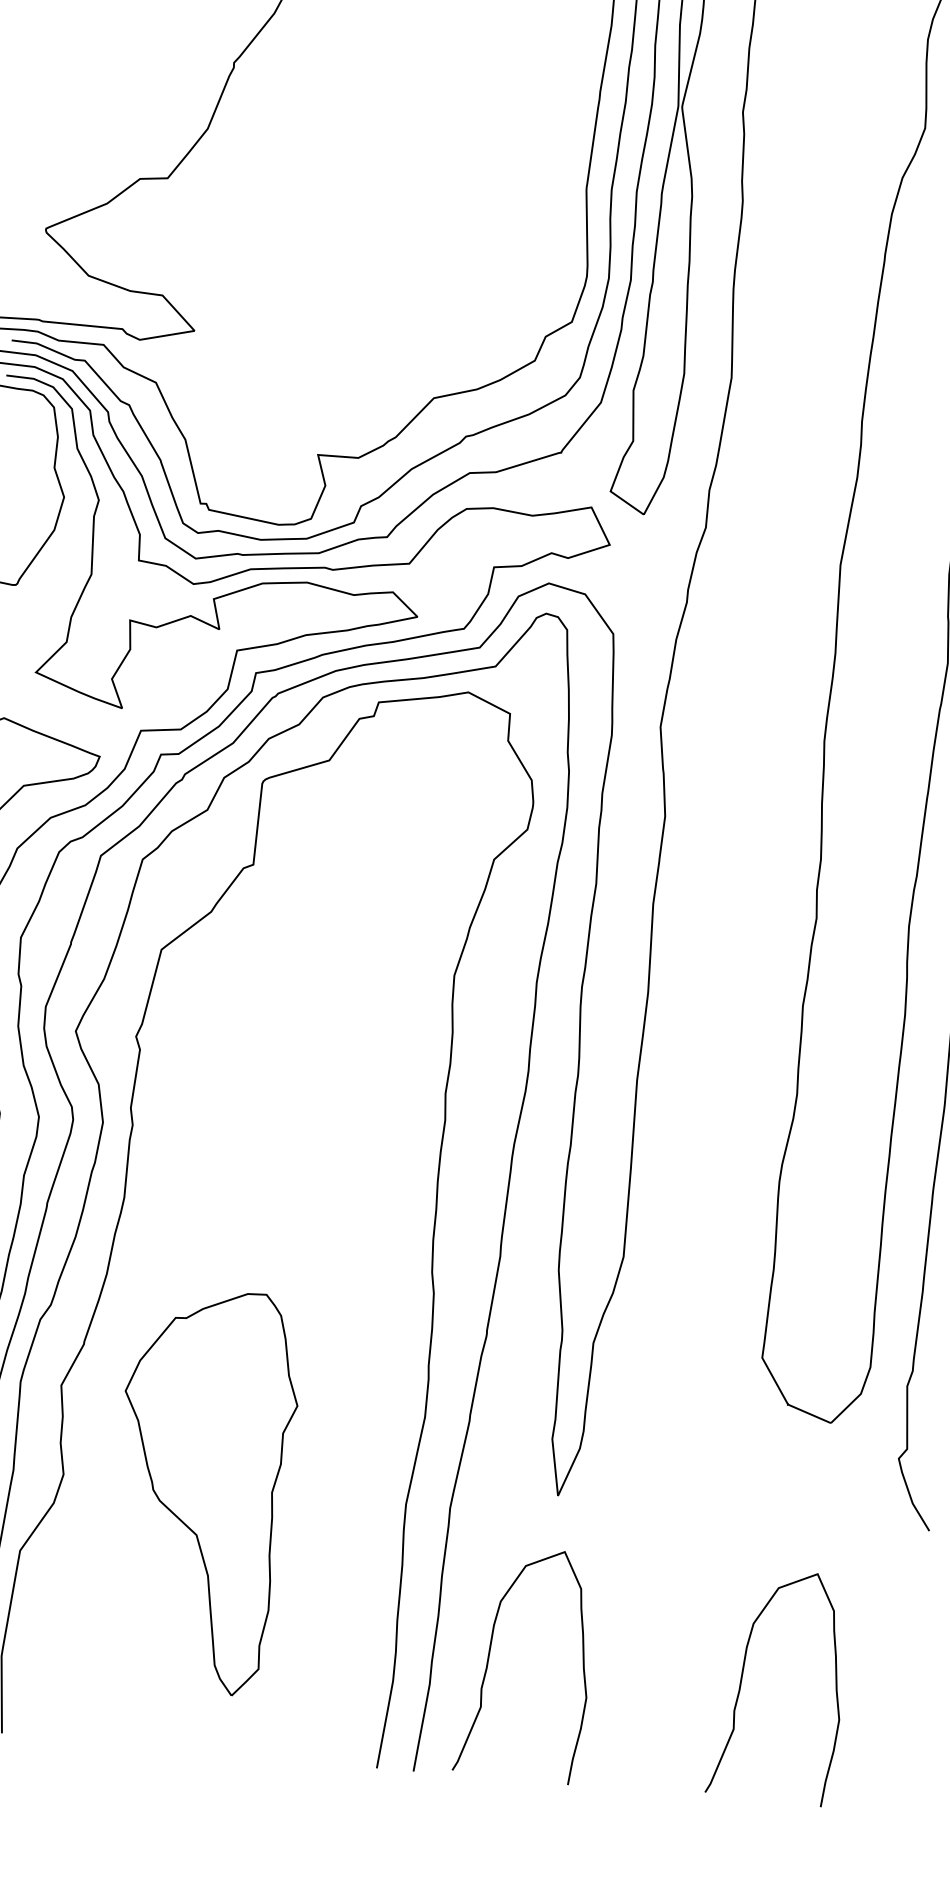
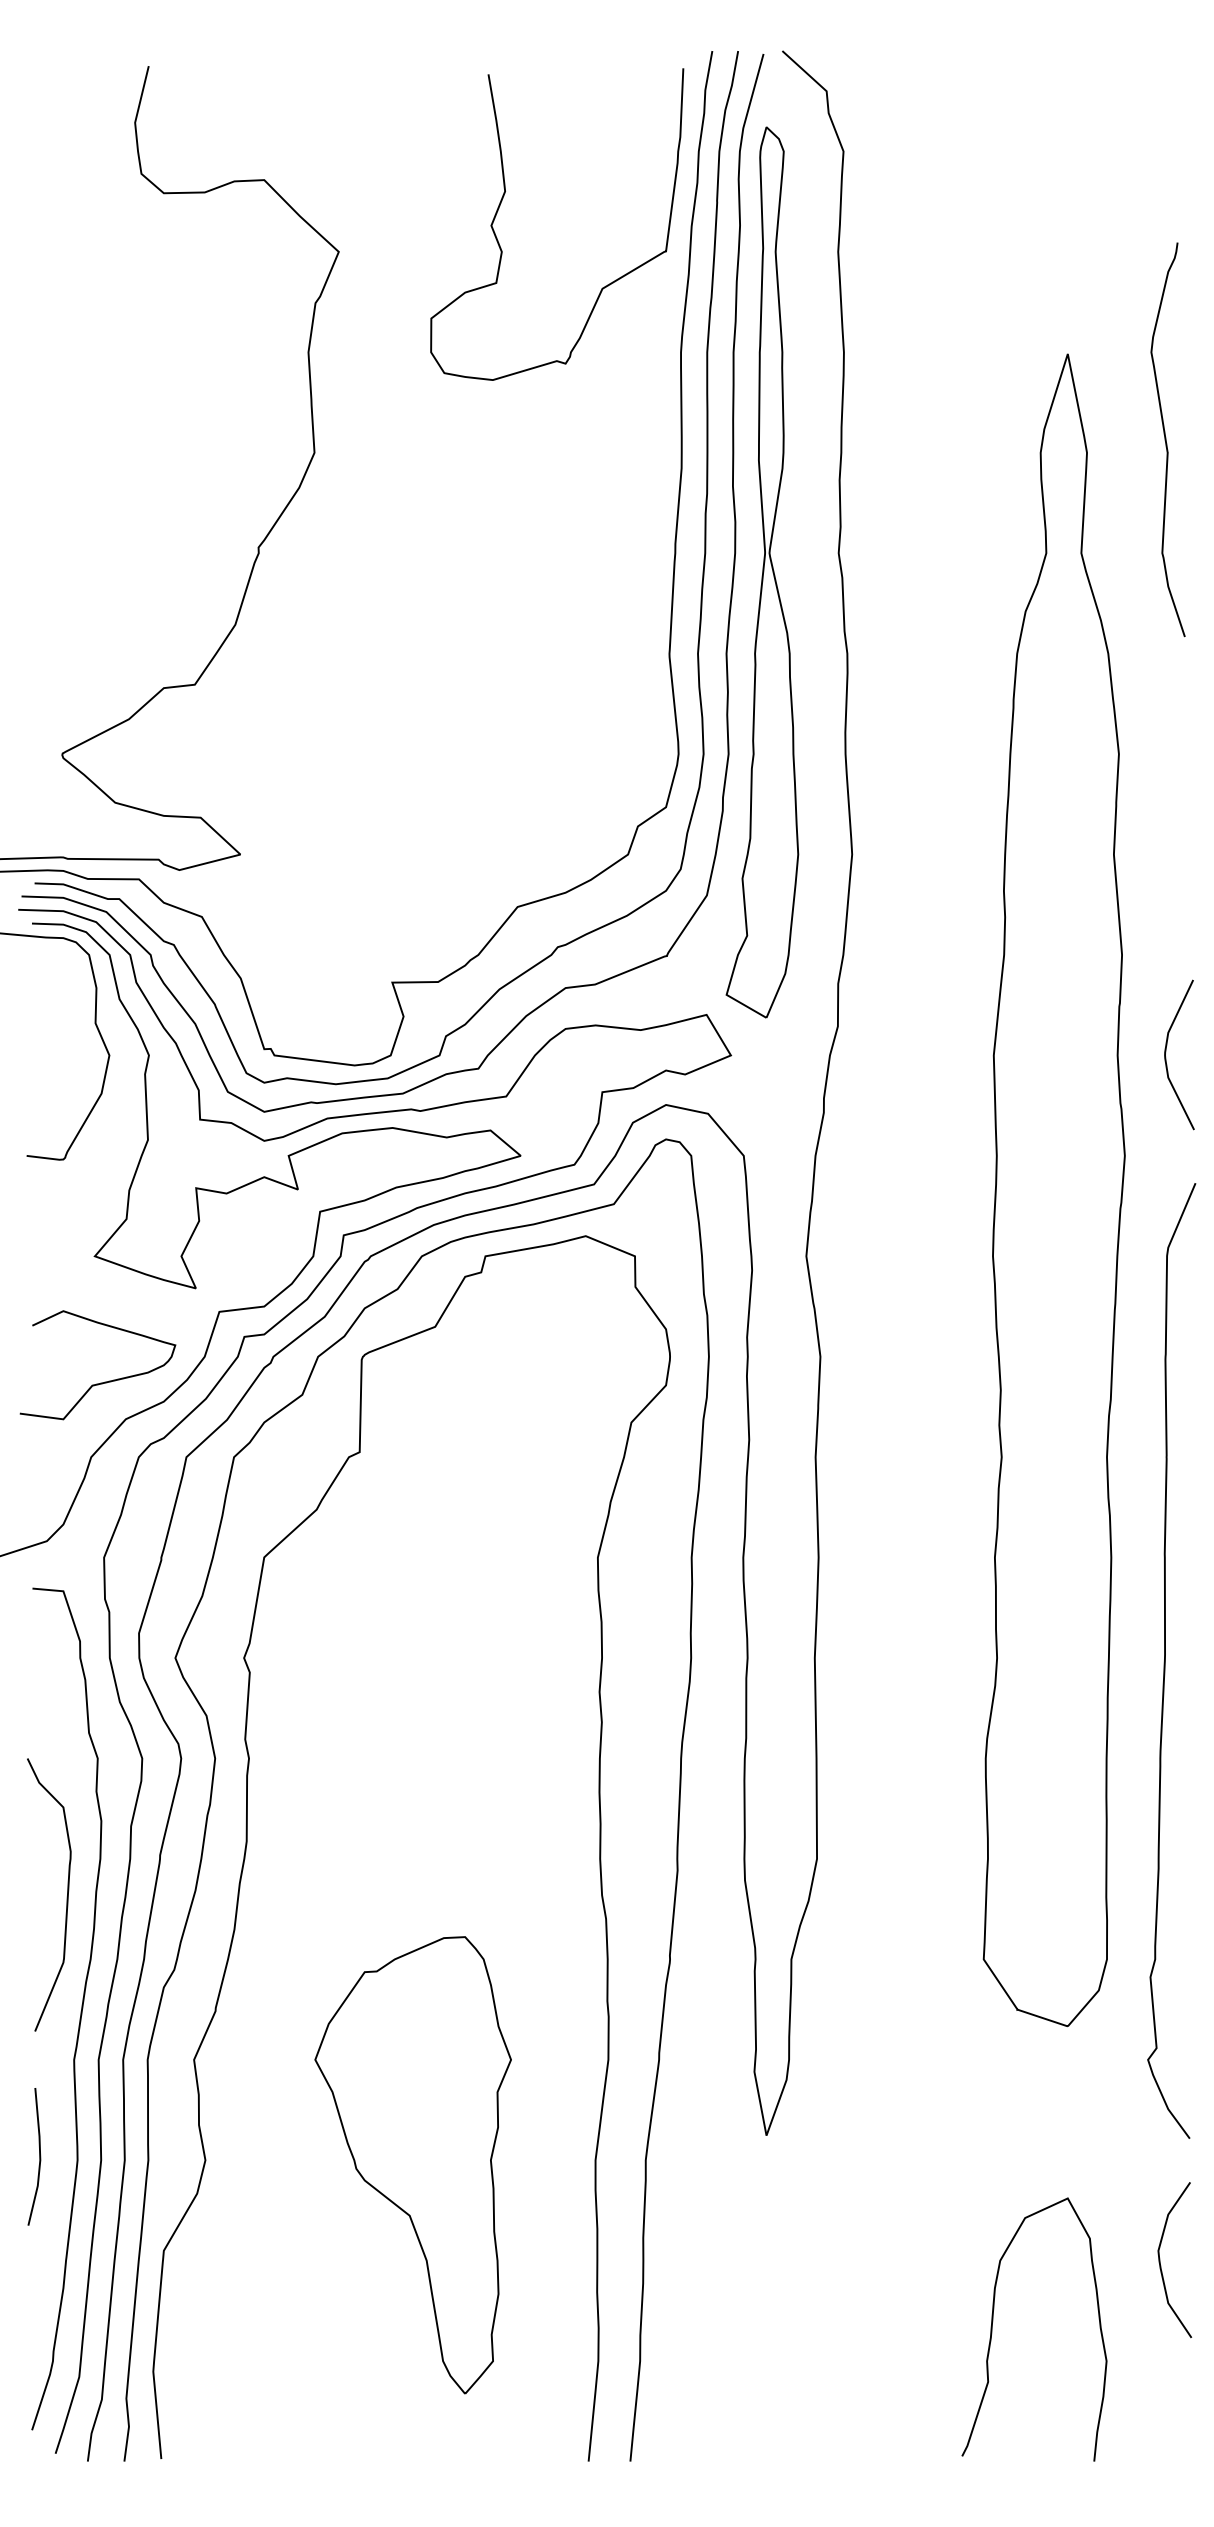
part: (202, 1491) -> (412, 2165), moved
curve: (894, 1640) -> (1161, 2265), added
curve: (490, 1654) -> (705, 2321), removed

